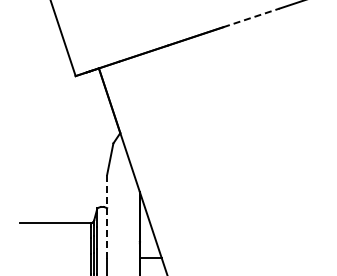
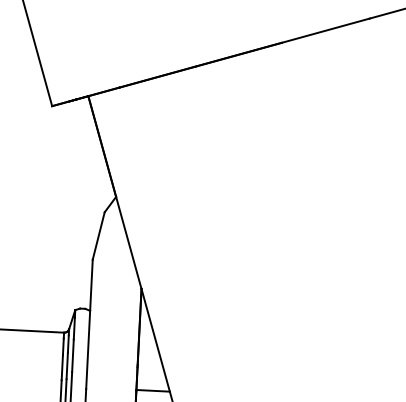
line: (251, 17) -> (325, 30), dashed -> solid
line: (107, 217) -> (89, 325), dashed -> solid

